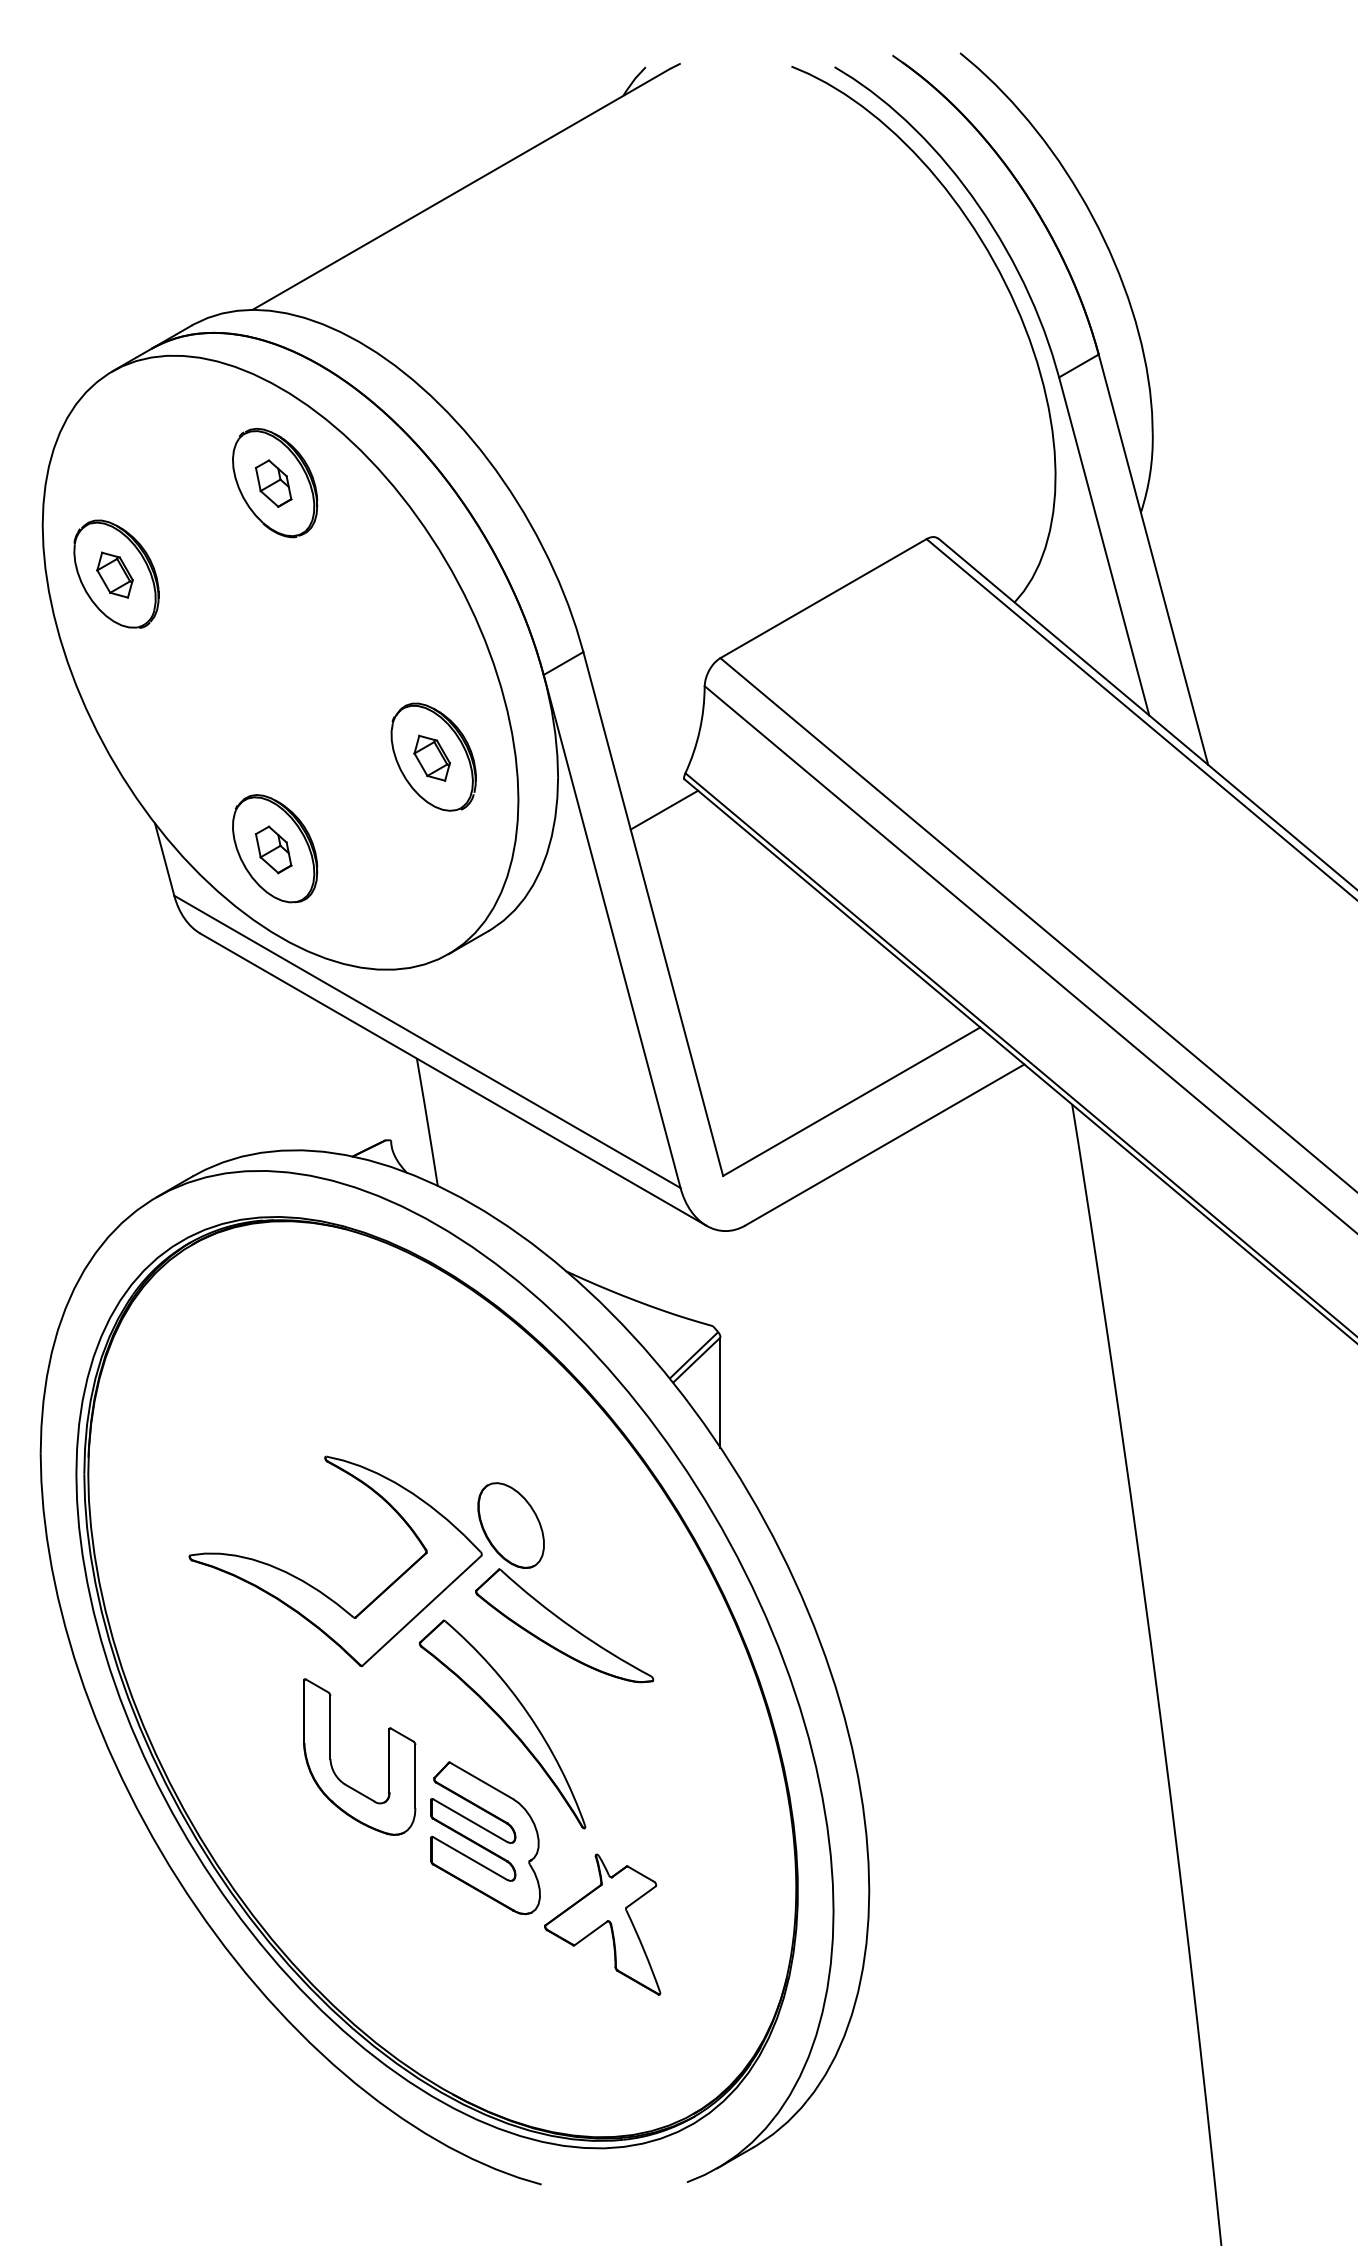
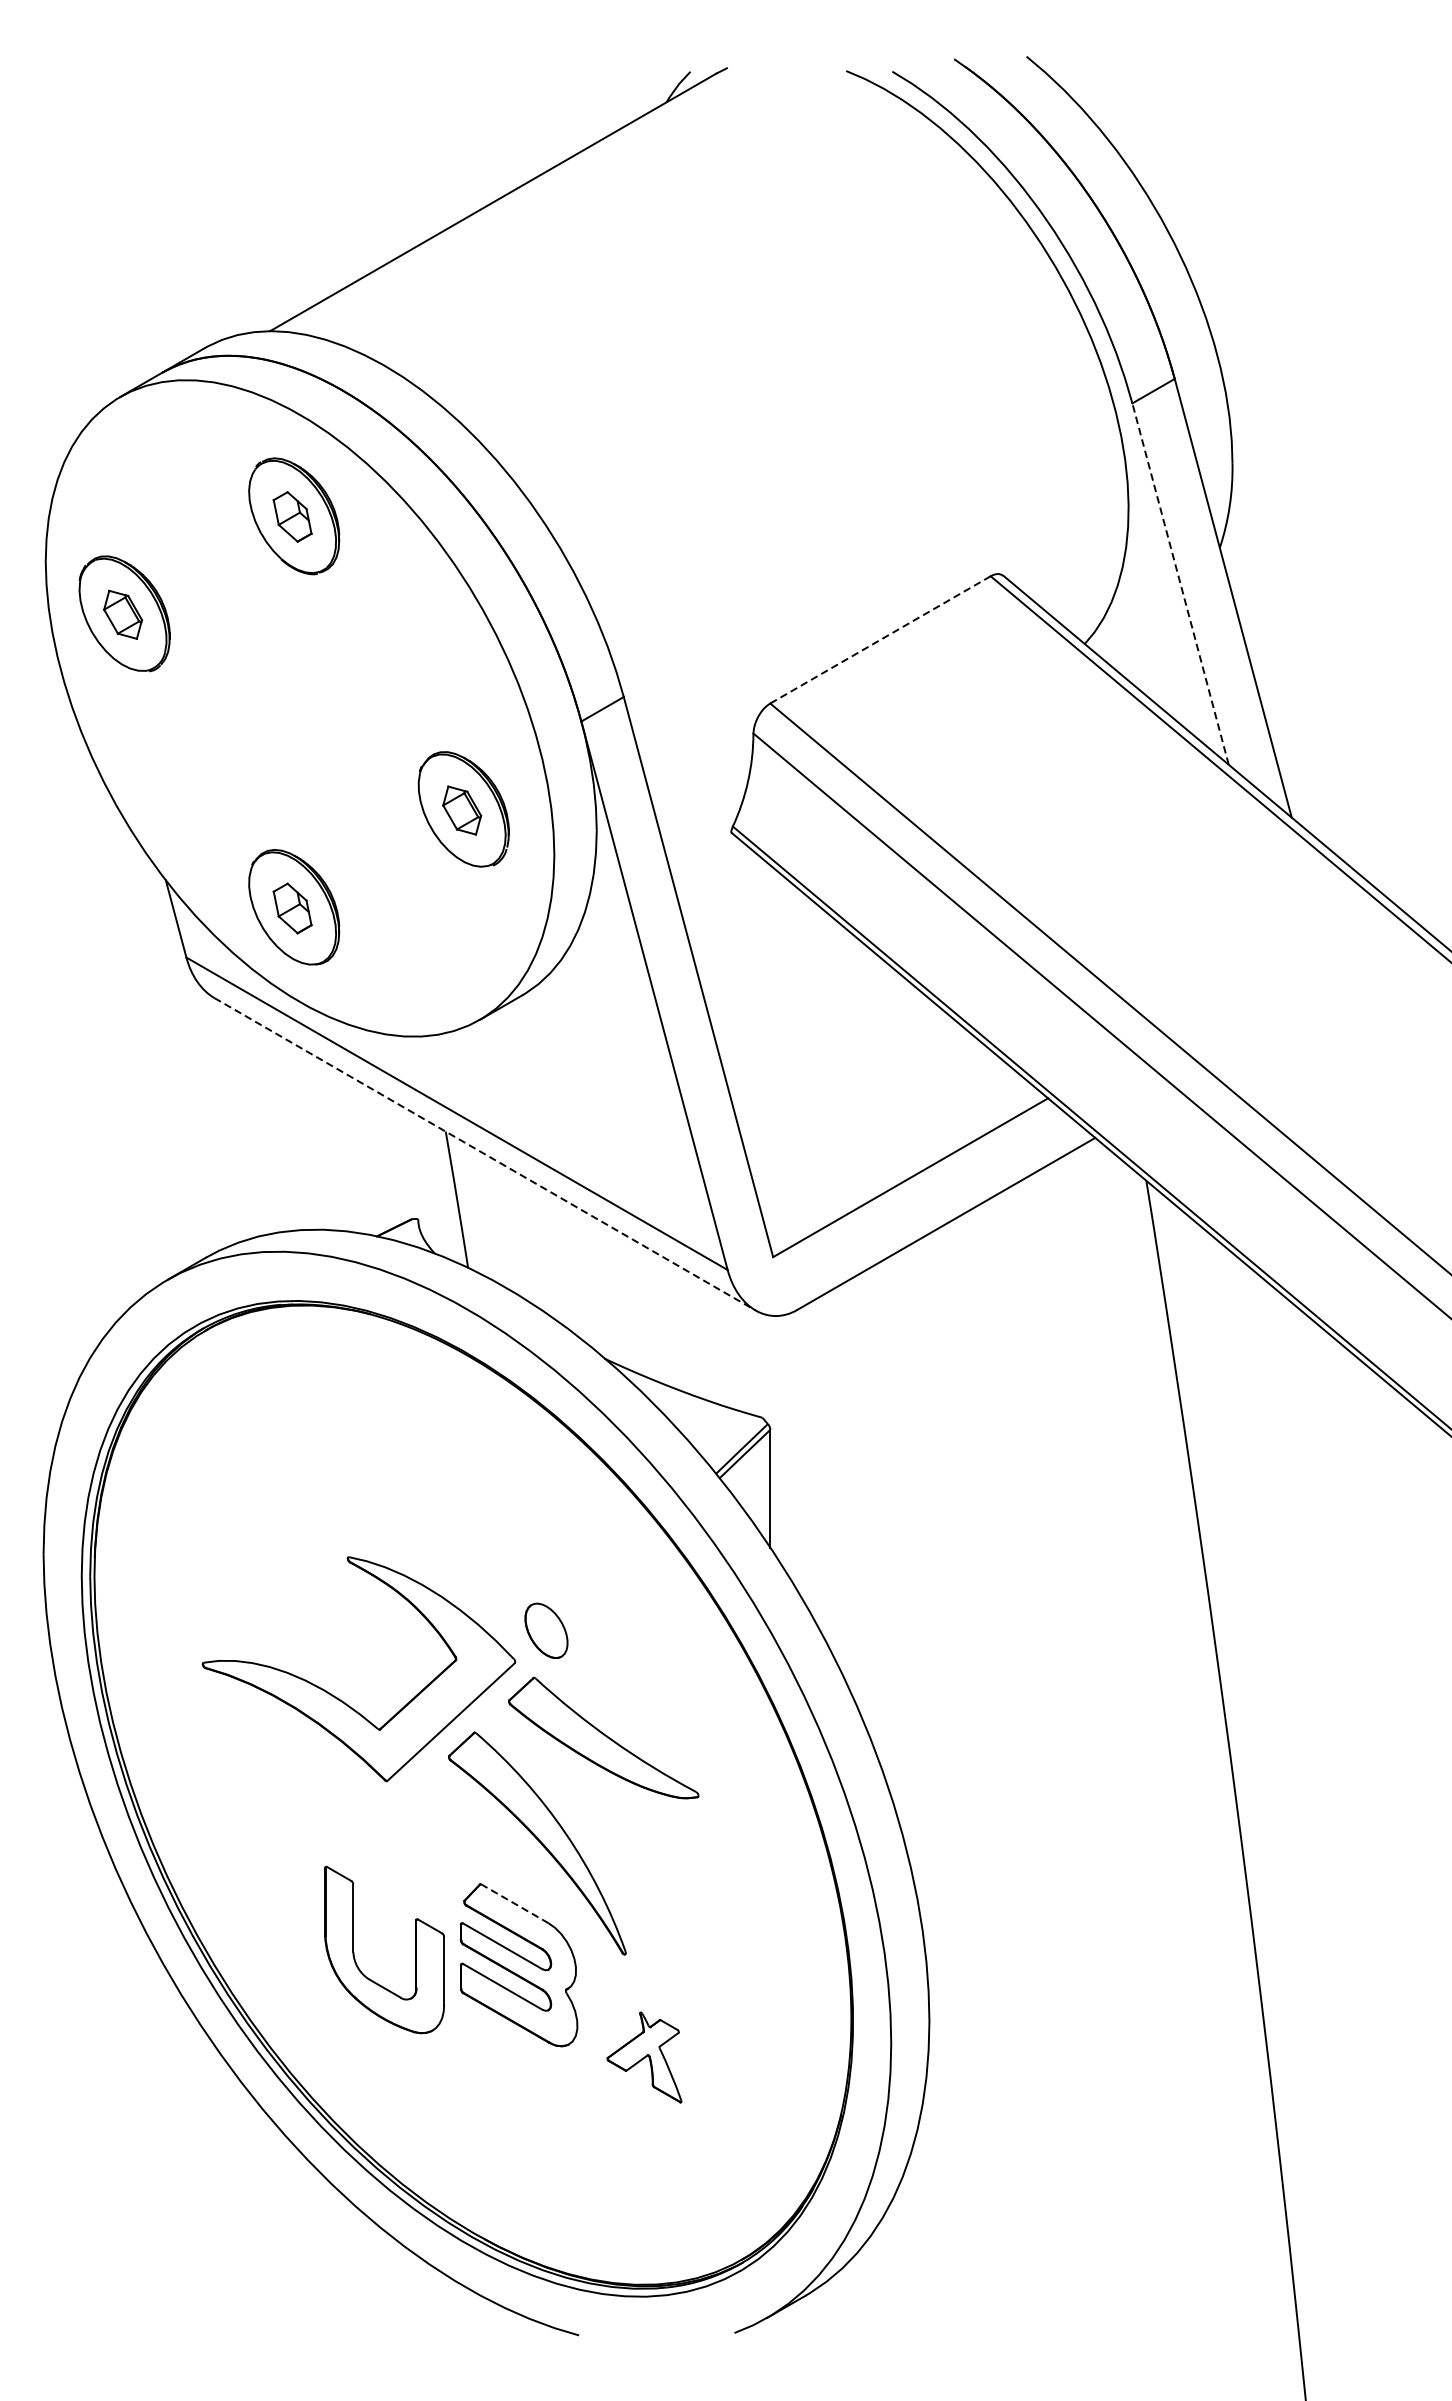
line: (1104, 546) -> (1180, 584), solid -> dashed
line: (823, 598) -> (880, 639), solid -> dashed
line: (664, 809) -> (710, 865), removed
line: (454, 1080) -> (485, 1155), solid -> dashed
part: (510, 1525) -> (545, 1630), size x0.6
part: (331, 1759) -> (354, 1952), moved
line: (481, 1780) -> (514, 1903), solid -> dashed
part: (602, 1924) -> (644, 2057), size x0.6

